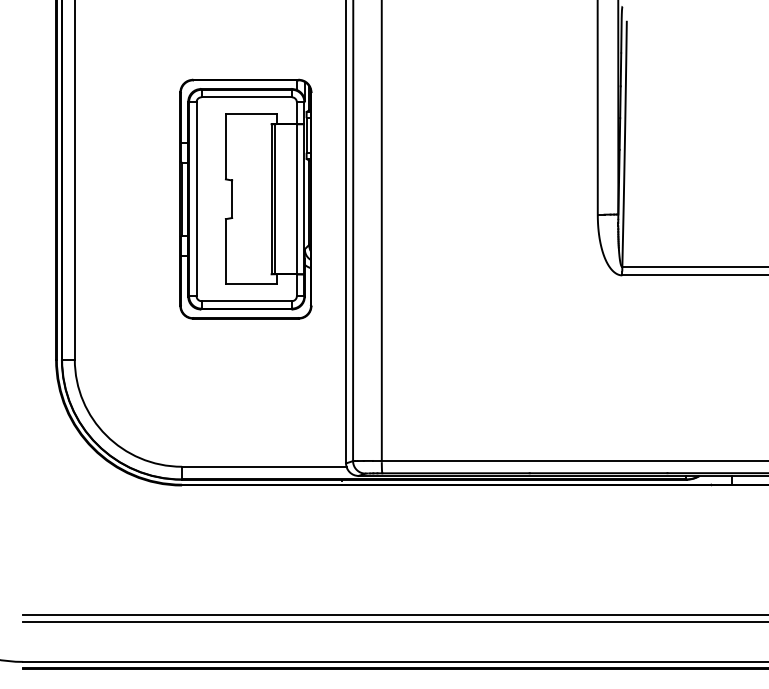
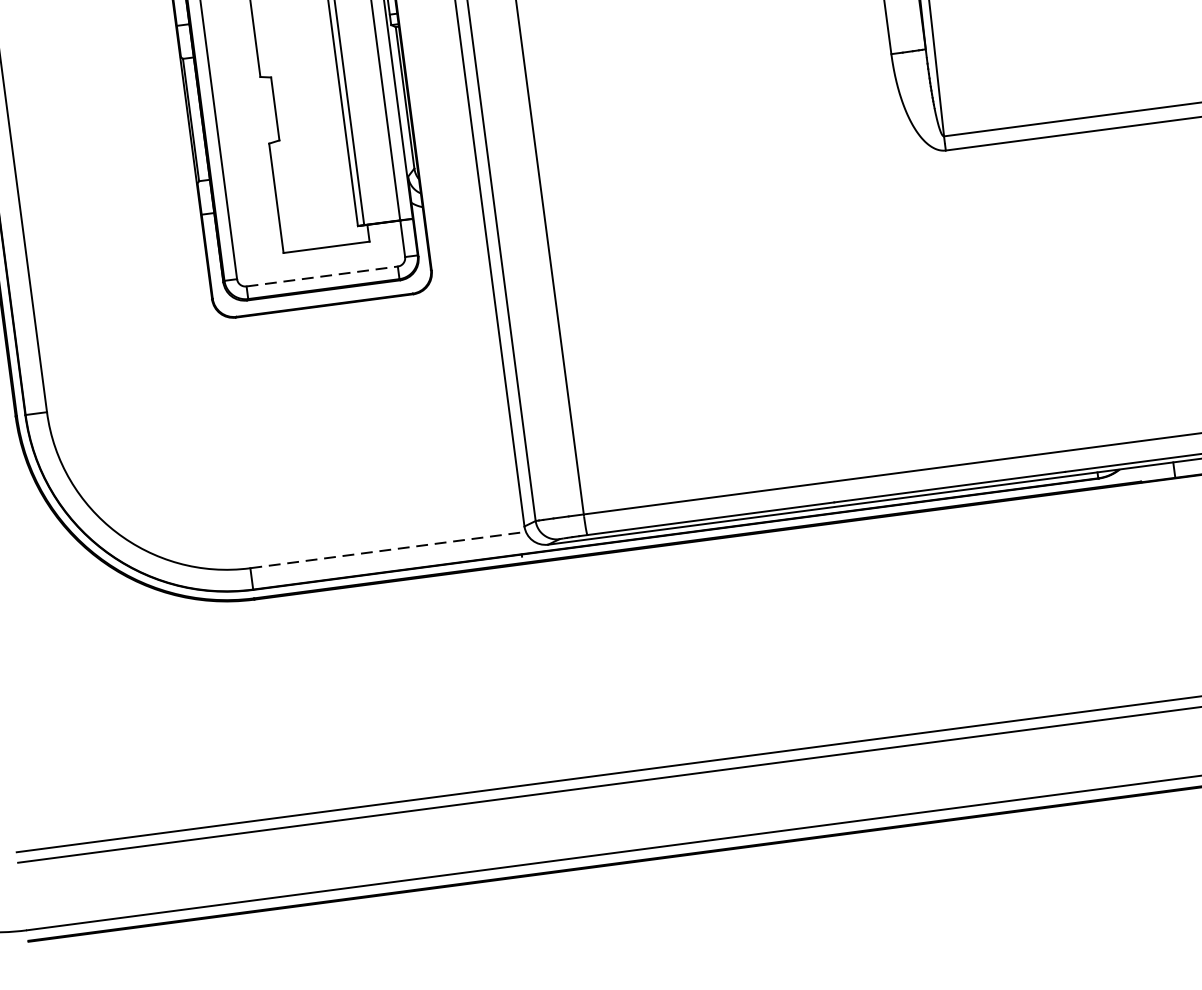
line: (247, 301) -> (323, 276), solid -> dashed
line: (264, 466) -> (388, 549), solid -> dashed

